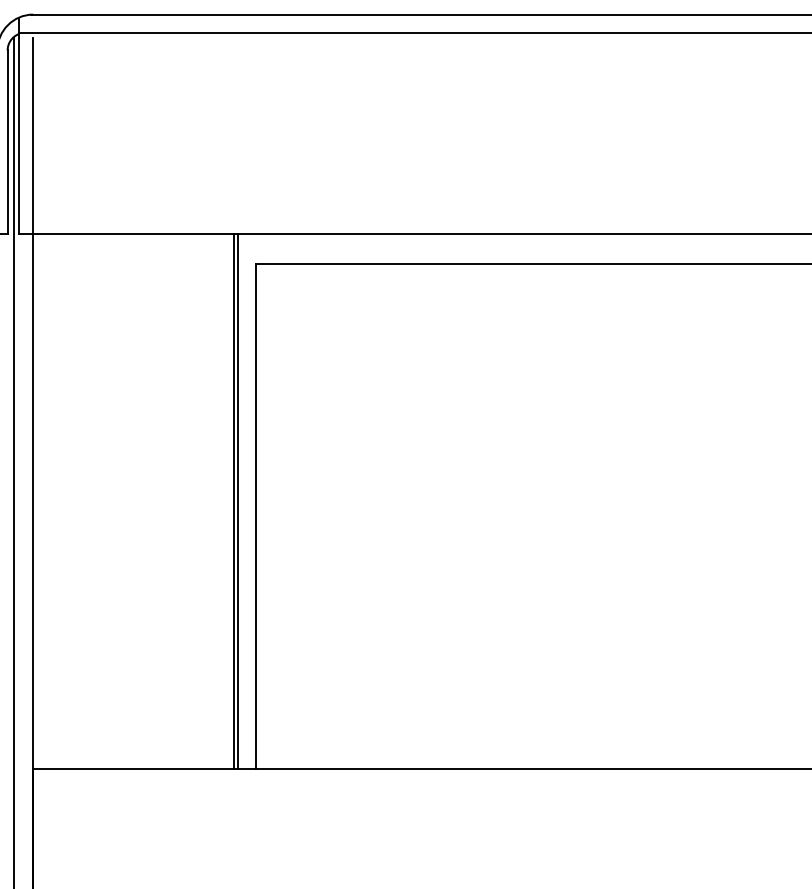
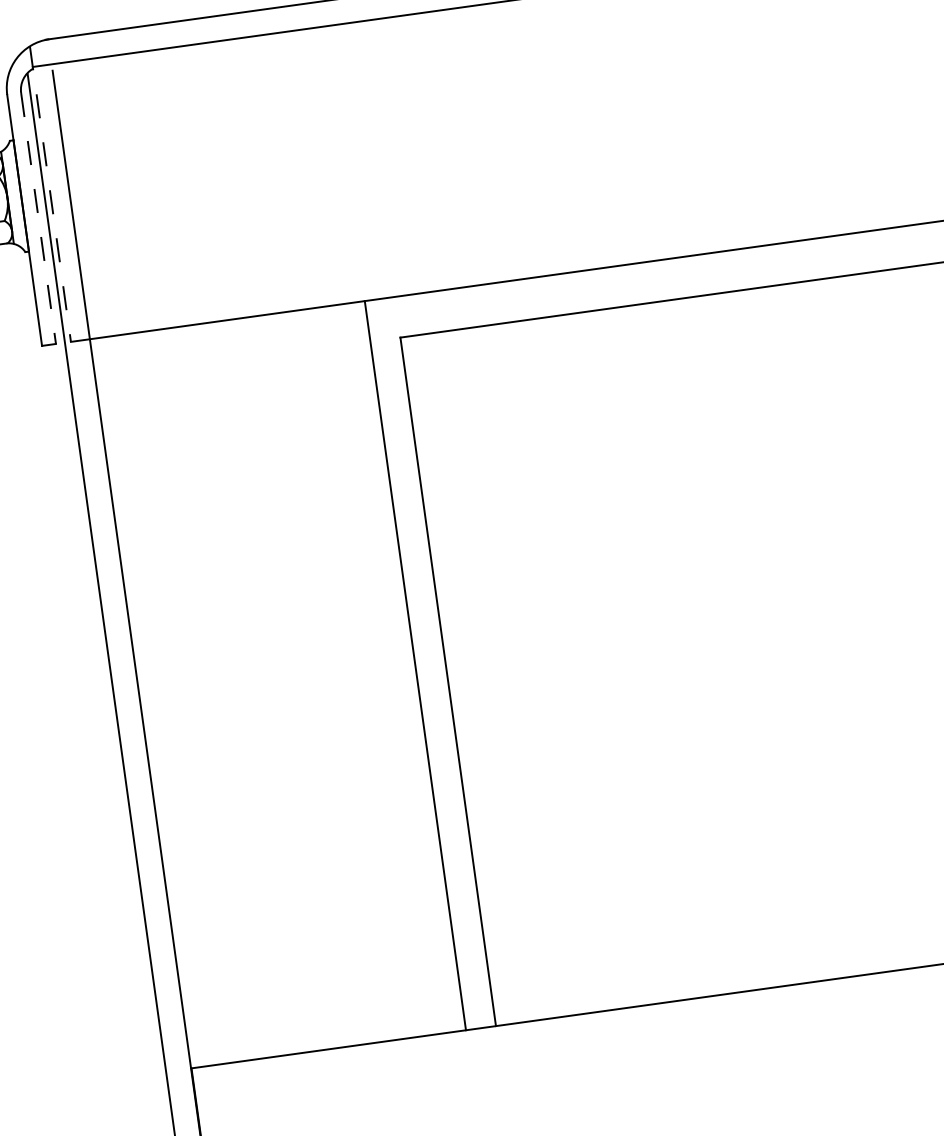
line: (18, 126) -> (50, 194), solid -> dashed
line: (7, 142) -> (38, 218), solid -> dashed
line: (238, 501) -> (421, 664), removed

